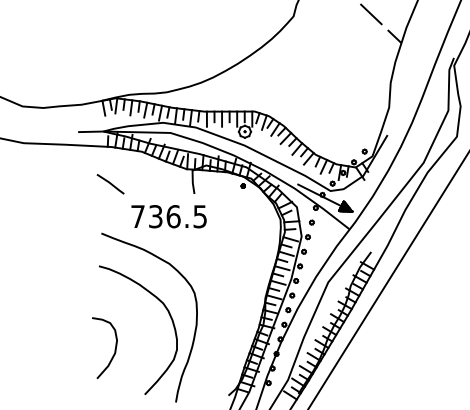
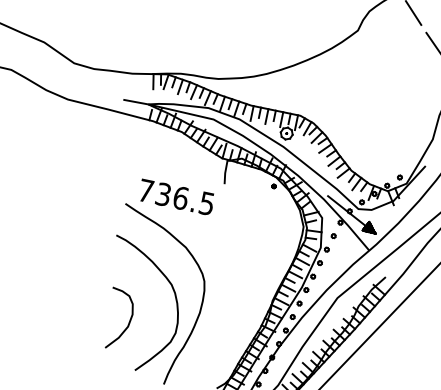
line: (110, 184) -> (144, 157), removed
text: (168, 216) -> (175, 196), moved
curve: (114, 349) -> (128, 322), moved

